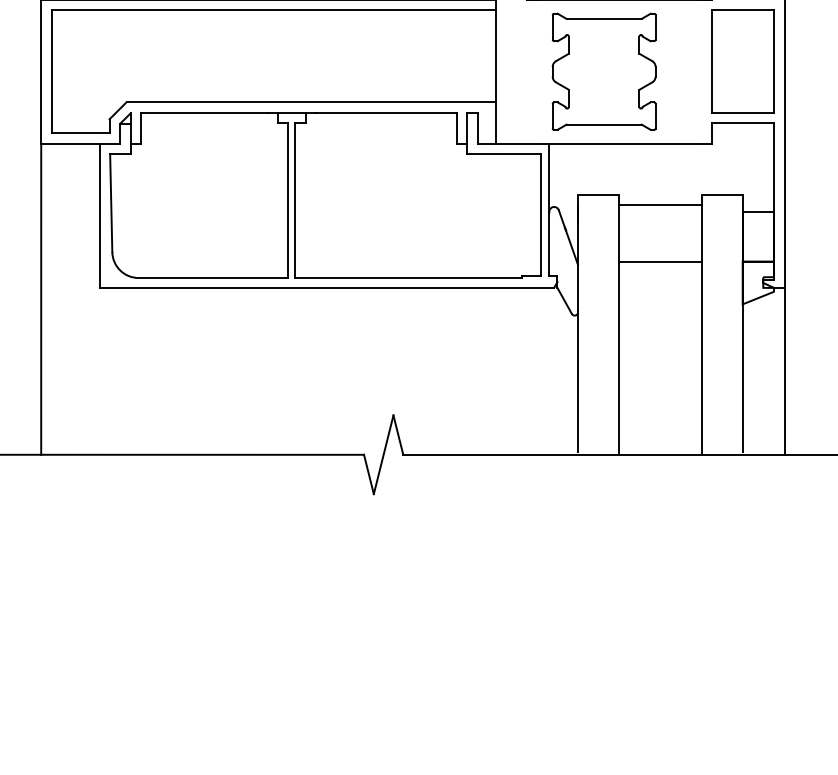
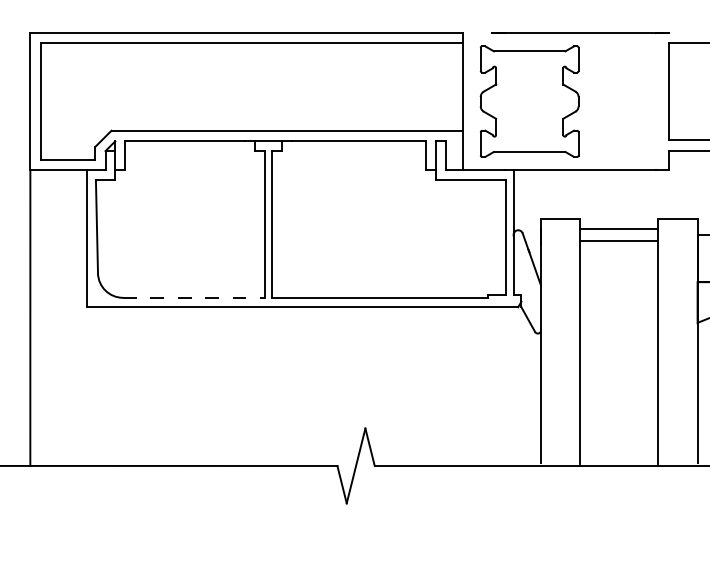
part: (603, 71) -> (529, 101), moved
line: (660, 262) -> (619, 241), moved
line: (213, 278) -> (194, 298), solid -> dashed

